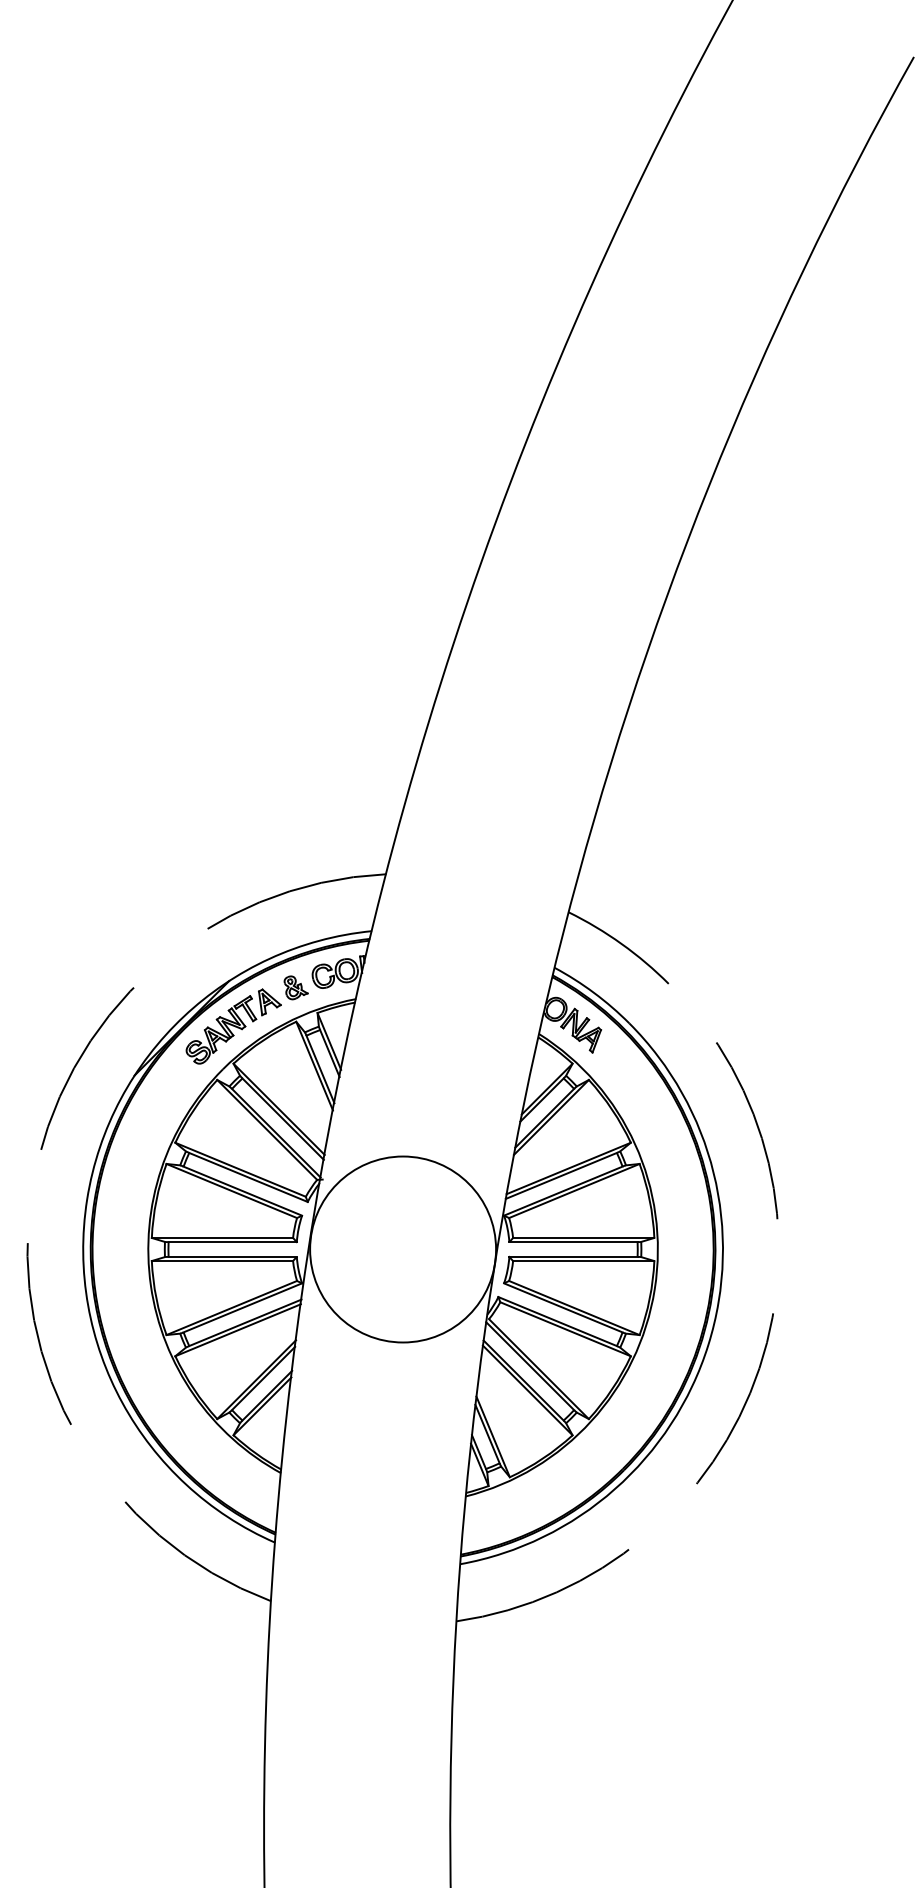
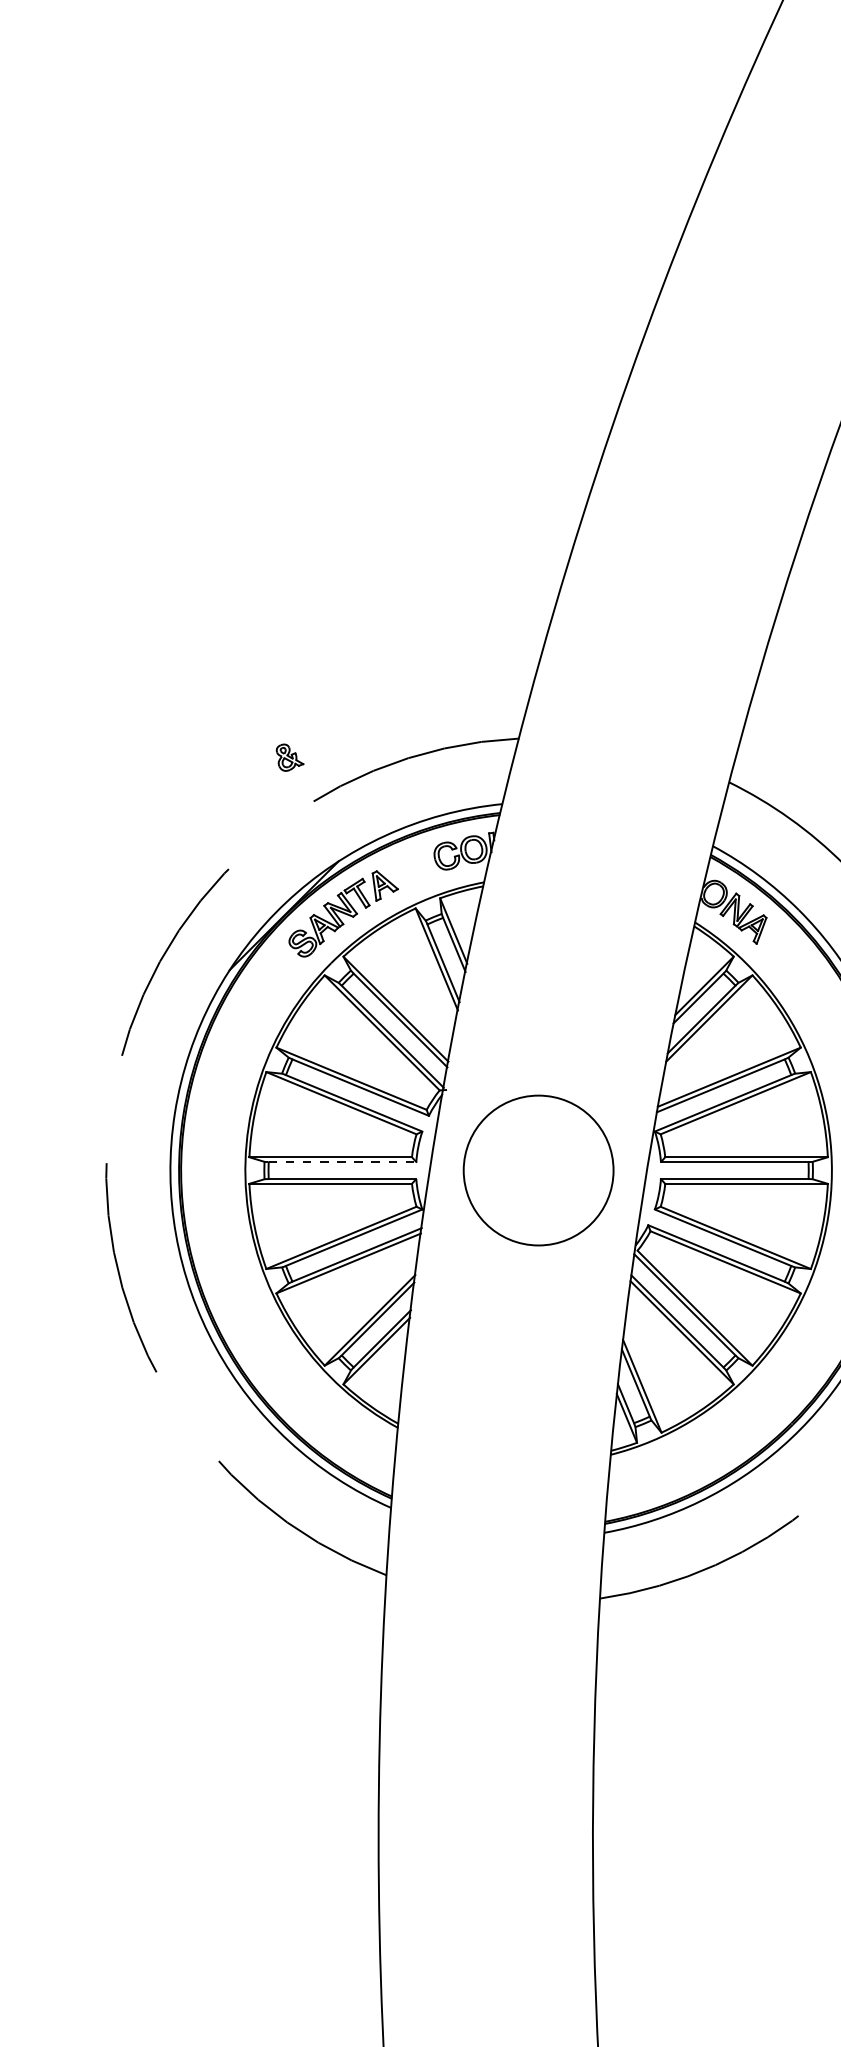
part: (295, 987) -> (289, 757), moved
line: (233, 1242) -> (343, 1162), solid -> dashed
circle: (403, 1249) -> (539, 1170), size x0.7

